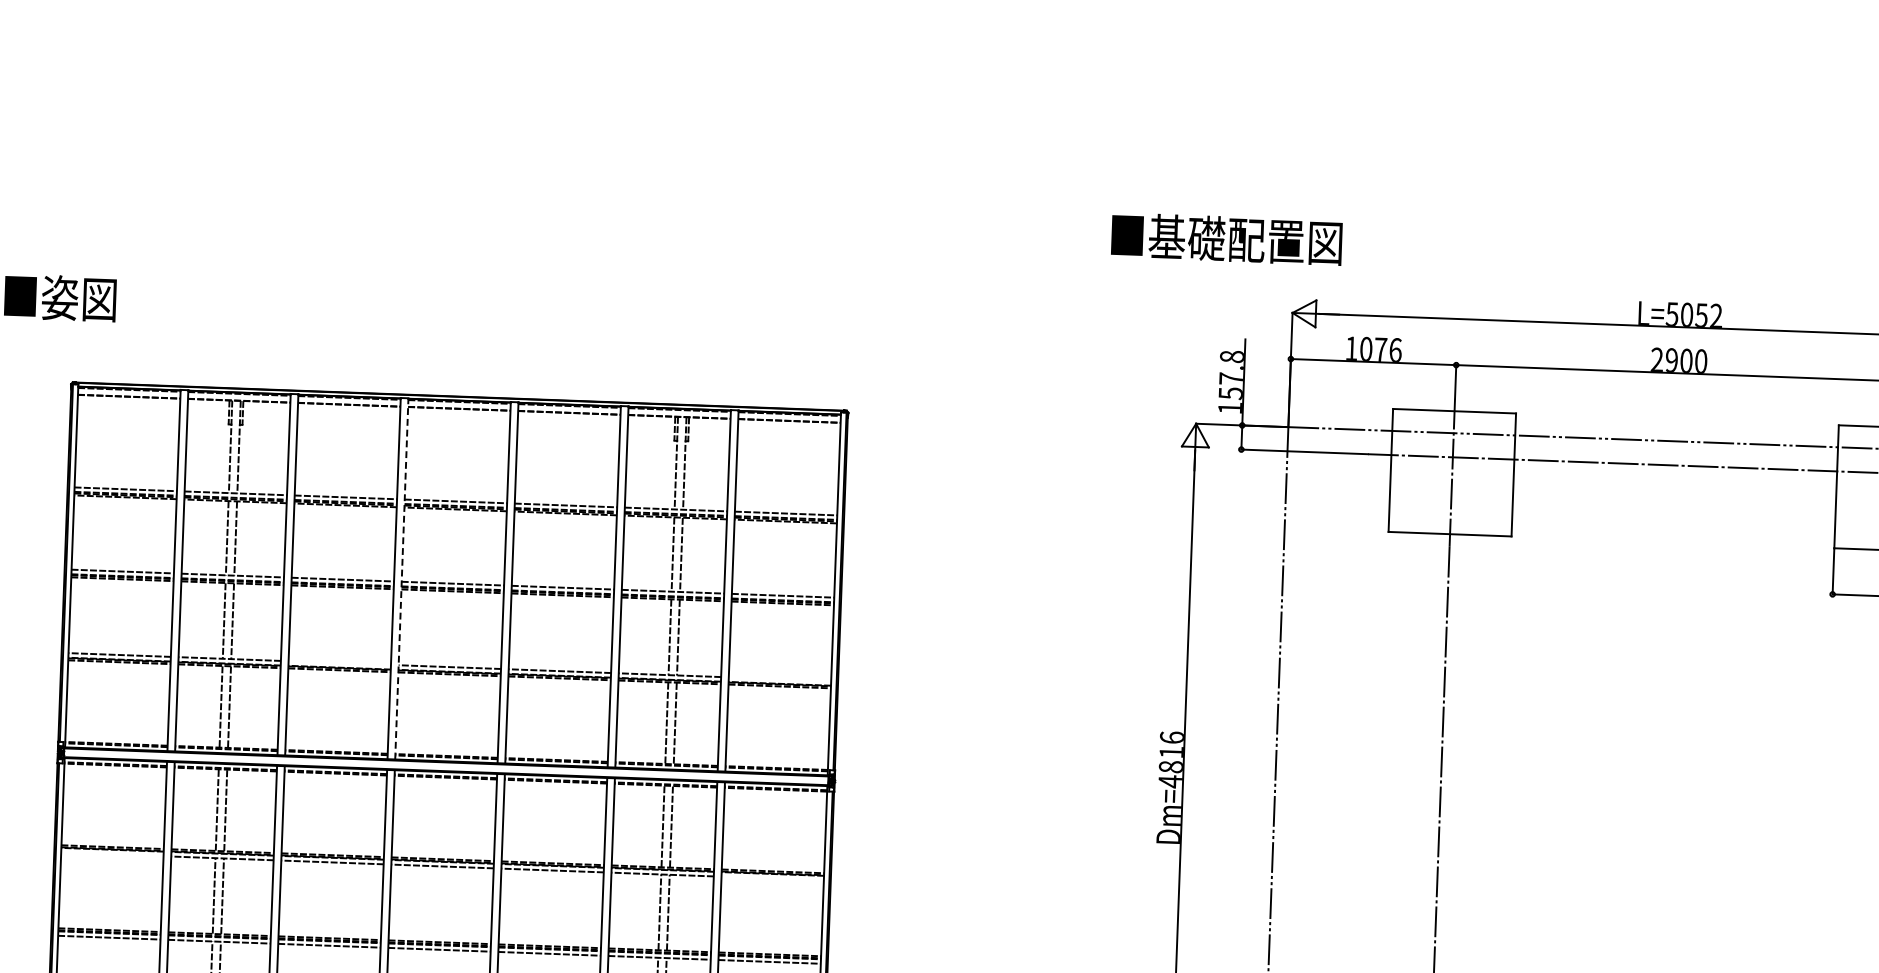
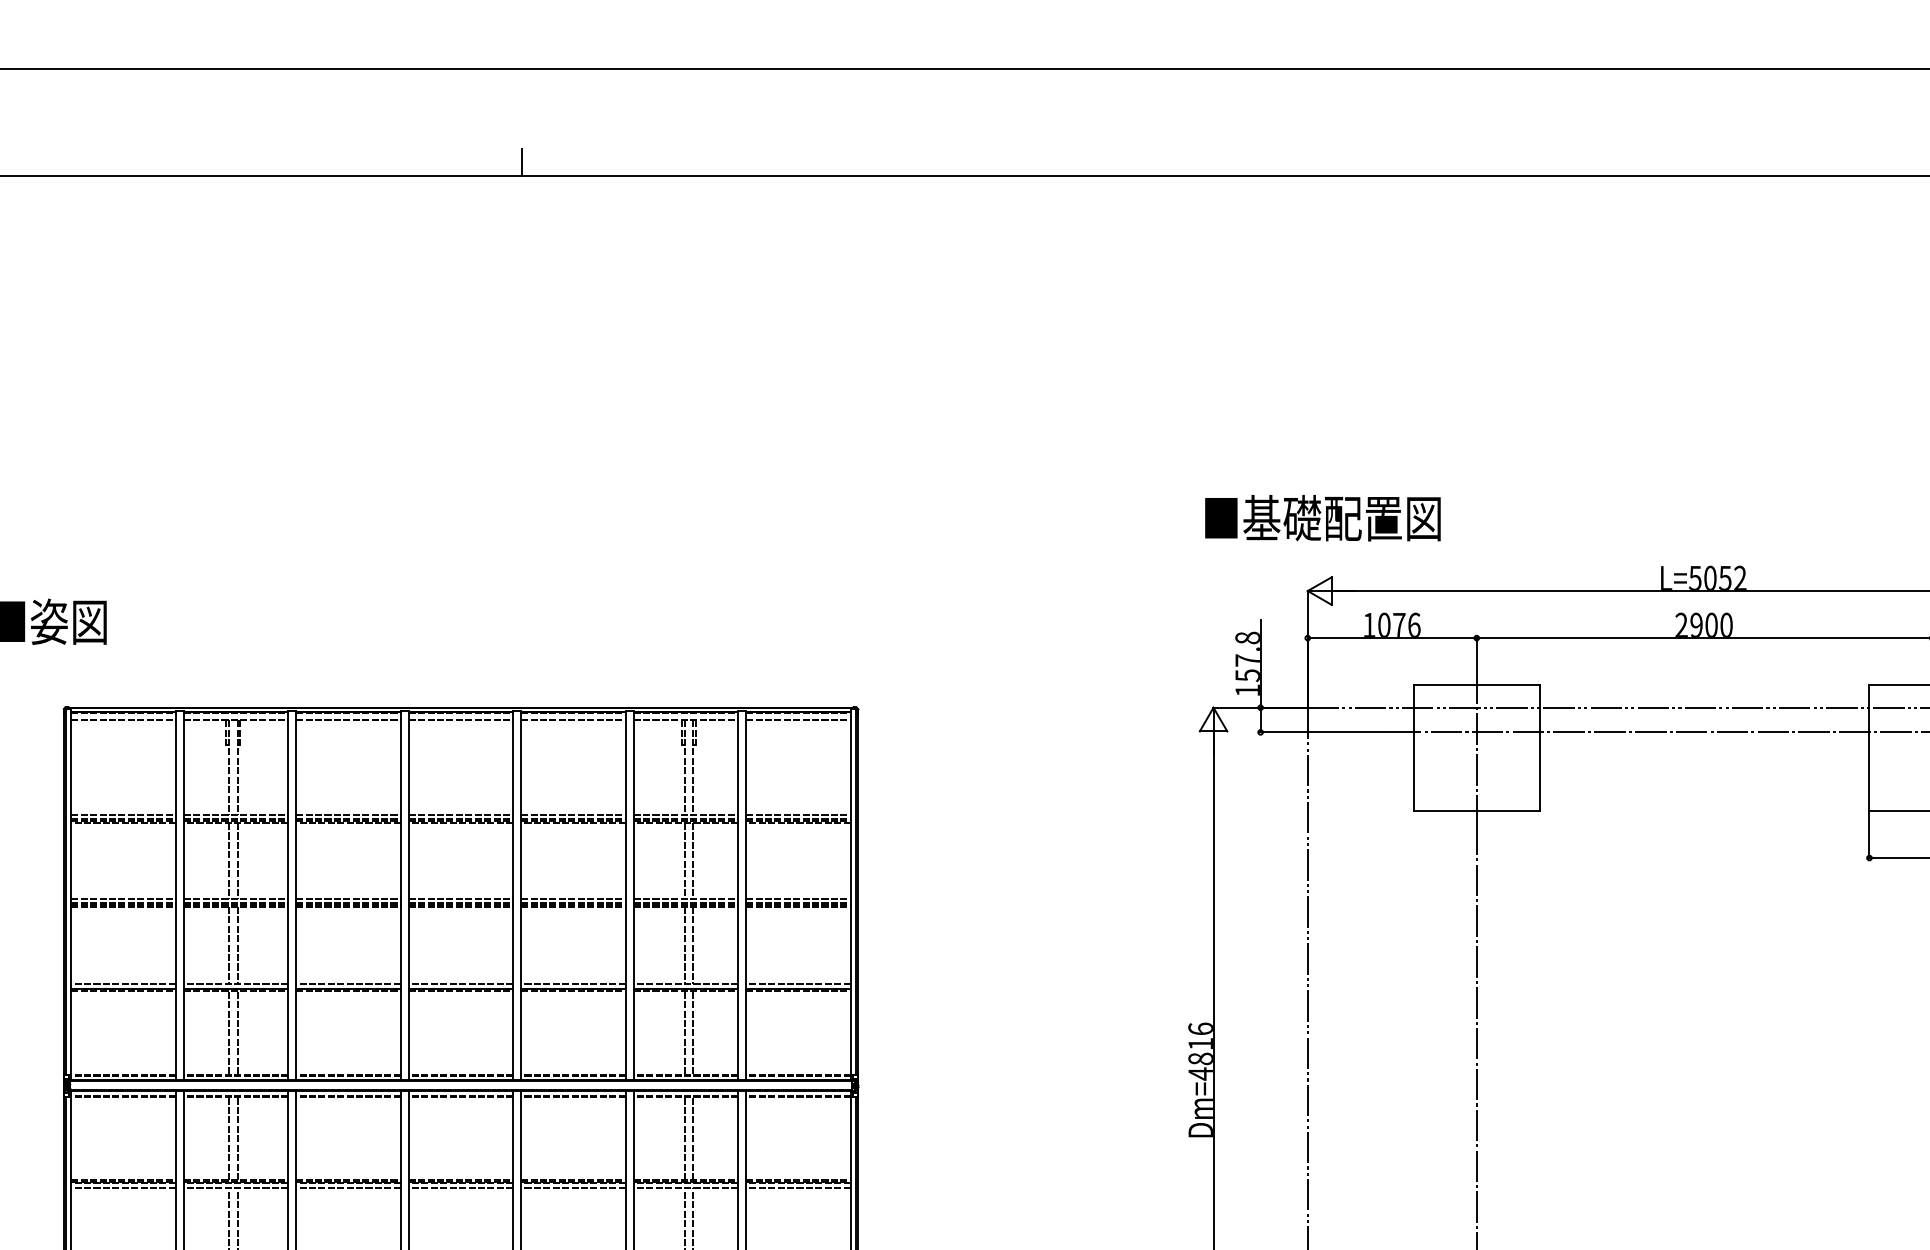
text: (1226, 239) -> (1322, 518), moved
line: (401, 578) -> (408, 895), dashed -> solid
line: (339, 663) -> (348, 984), added
line: (780, 679) -> (798, 984), added
line: (112, 854) -> (123, 1187), added
line: (772, 878) -> (798, 1187), added

